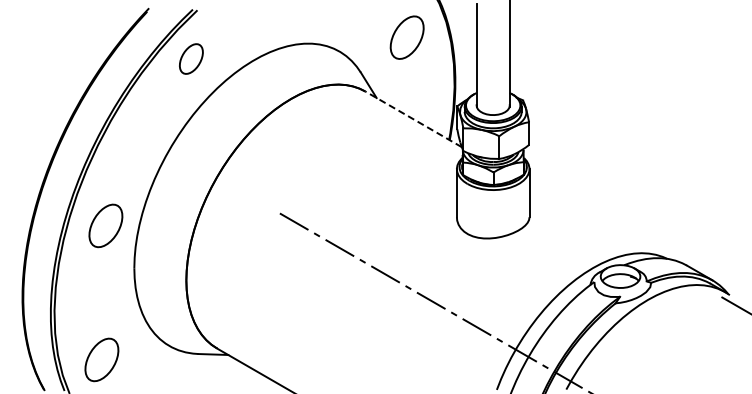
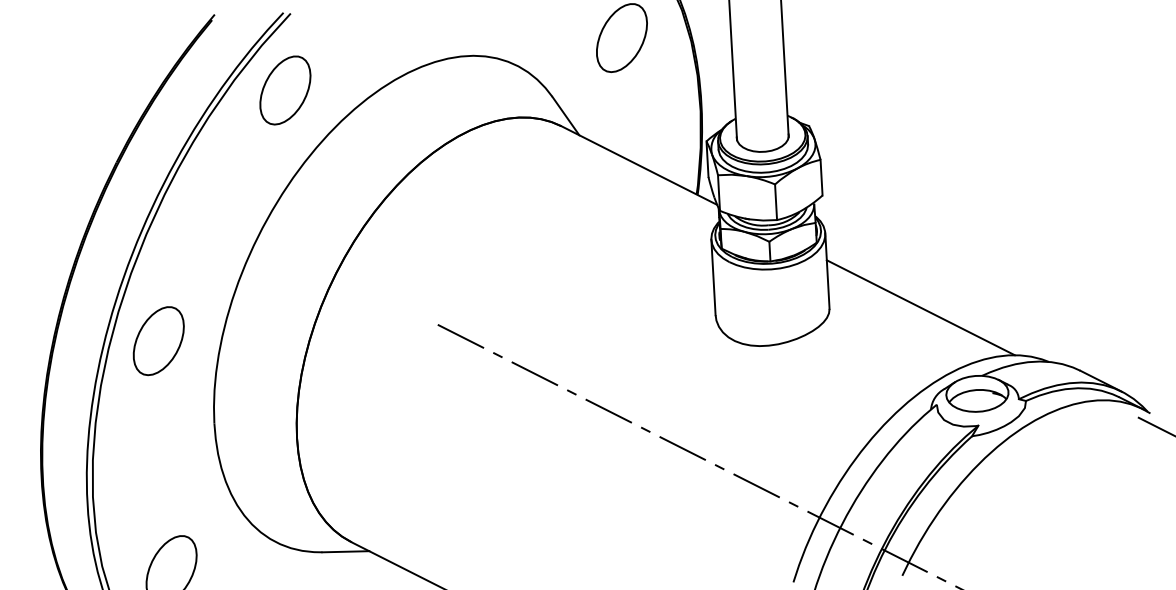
part: (191, 58) -> (285, 89), size x1.43
line: (413, 119) -> (639, 165), dashed -> solid
line: (587, 219) -> (920, 307), added
part: (105, 225) -> (158, 340), moved

